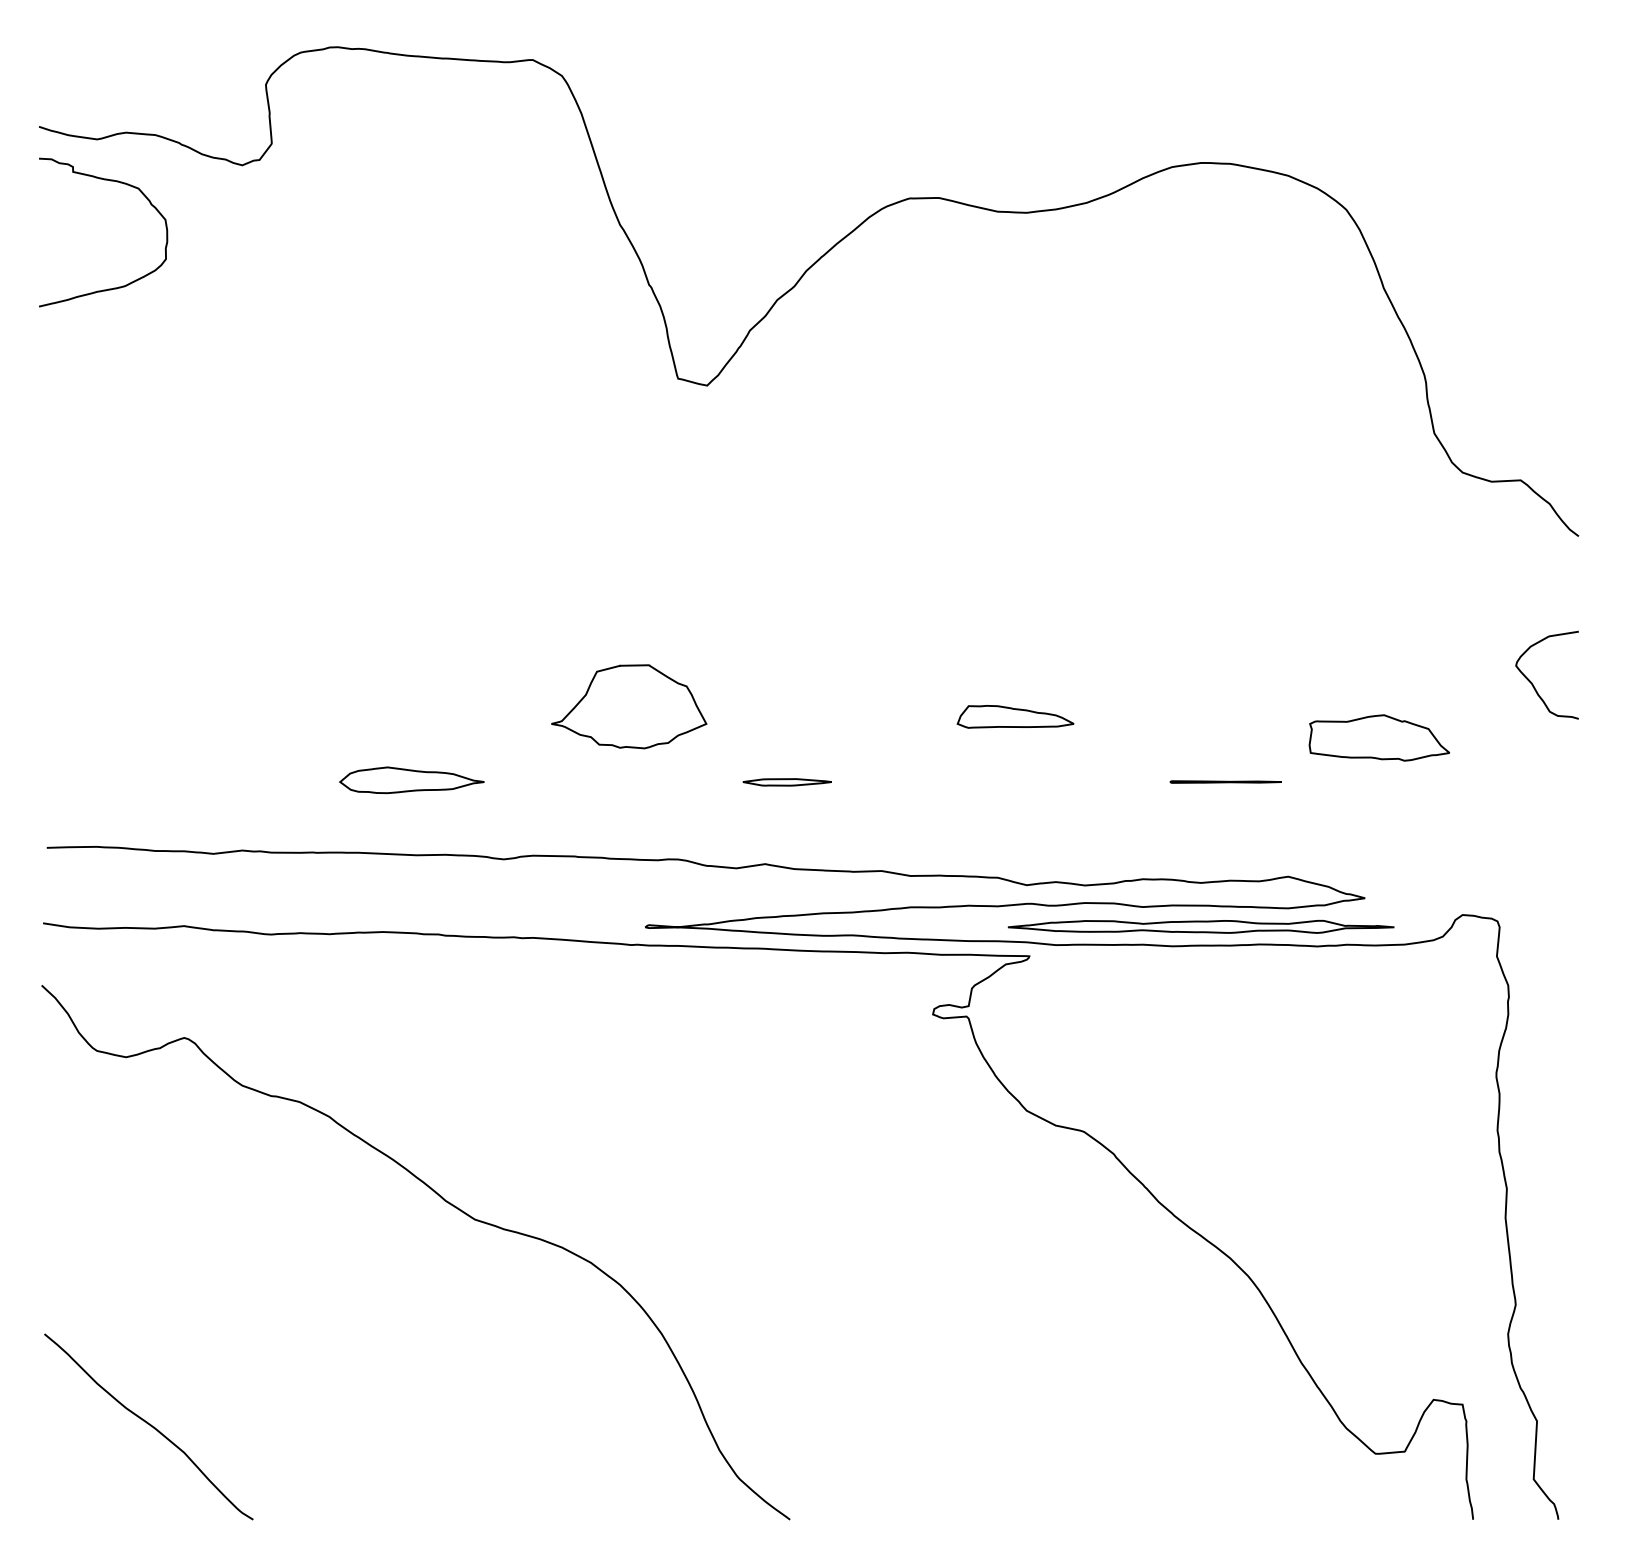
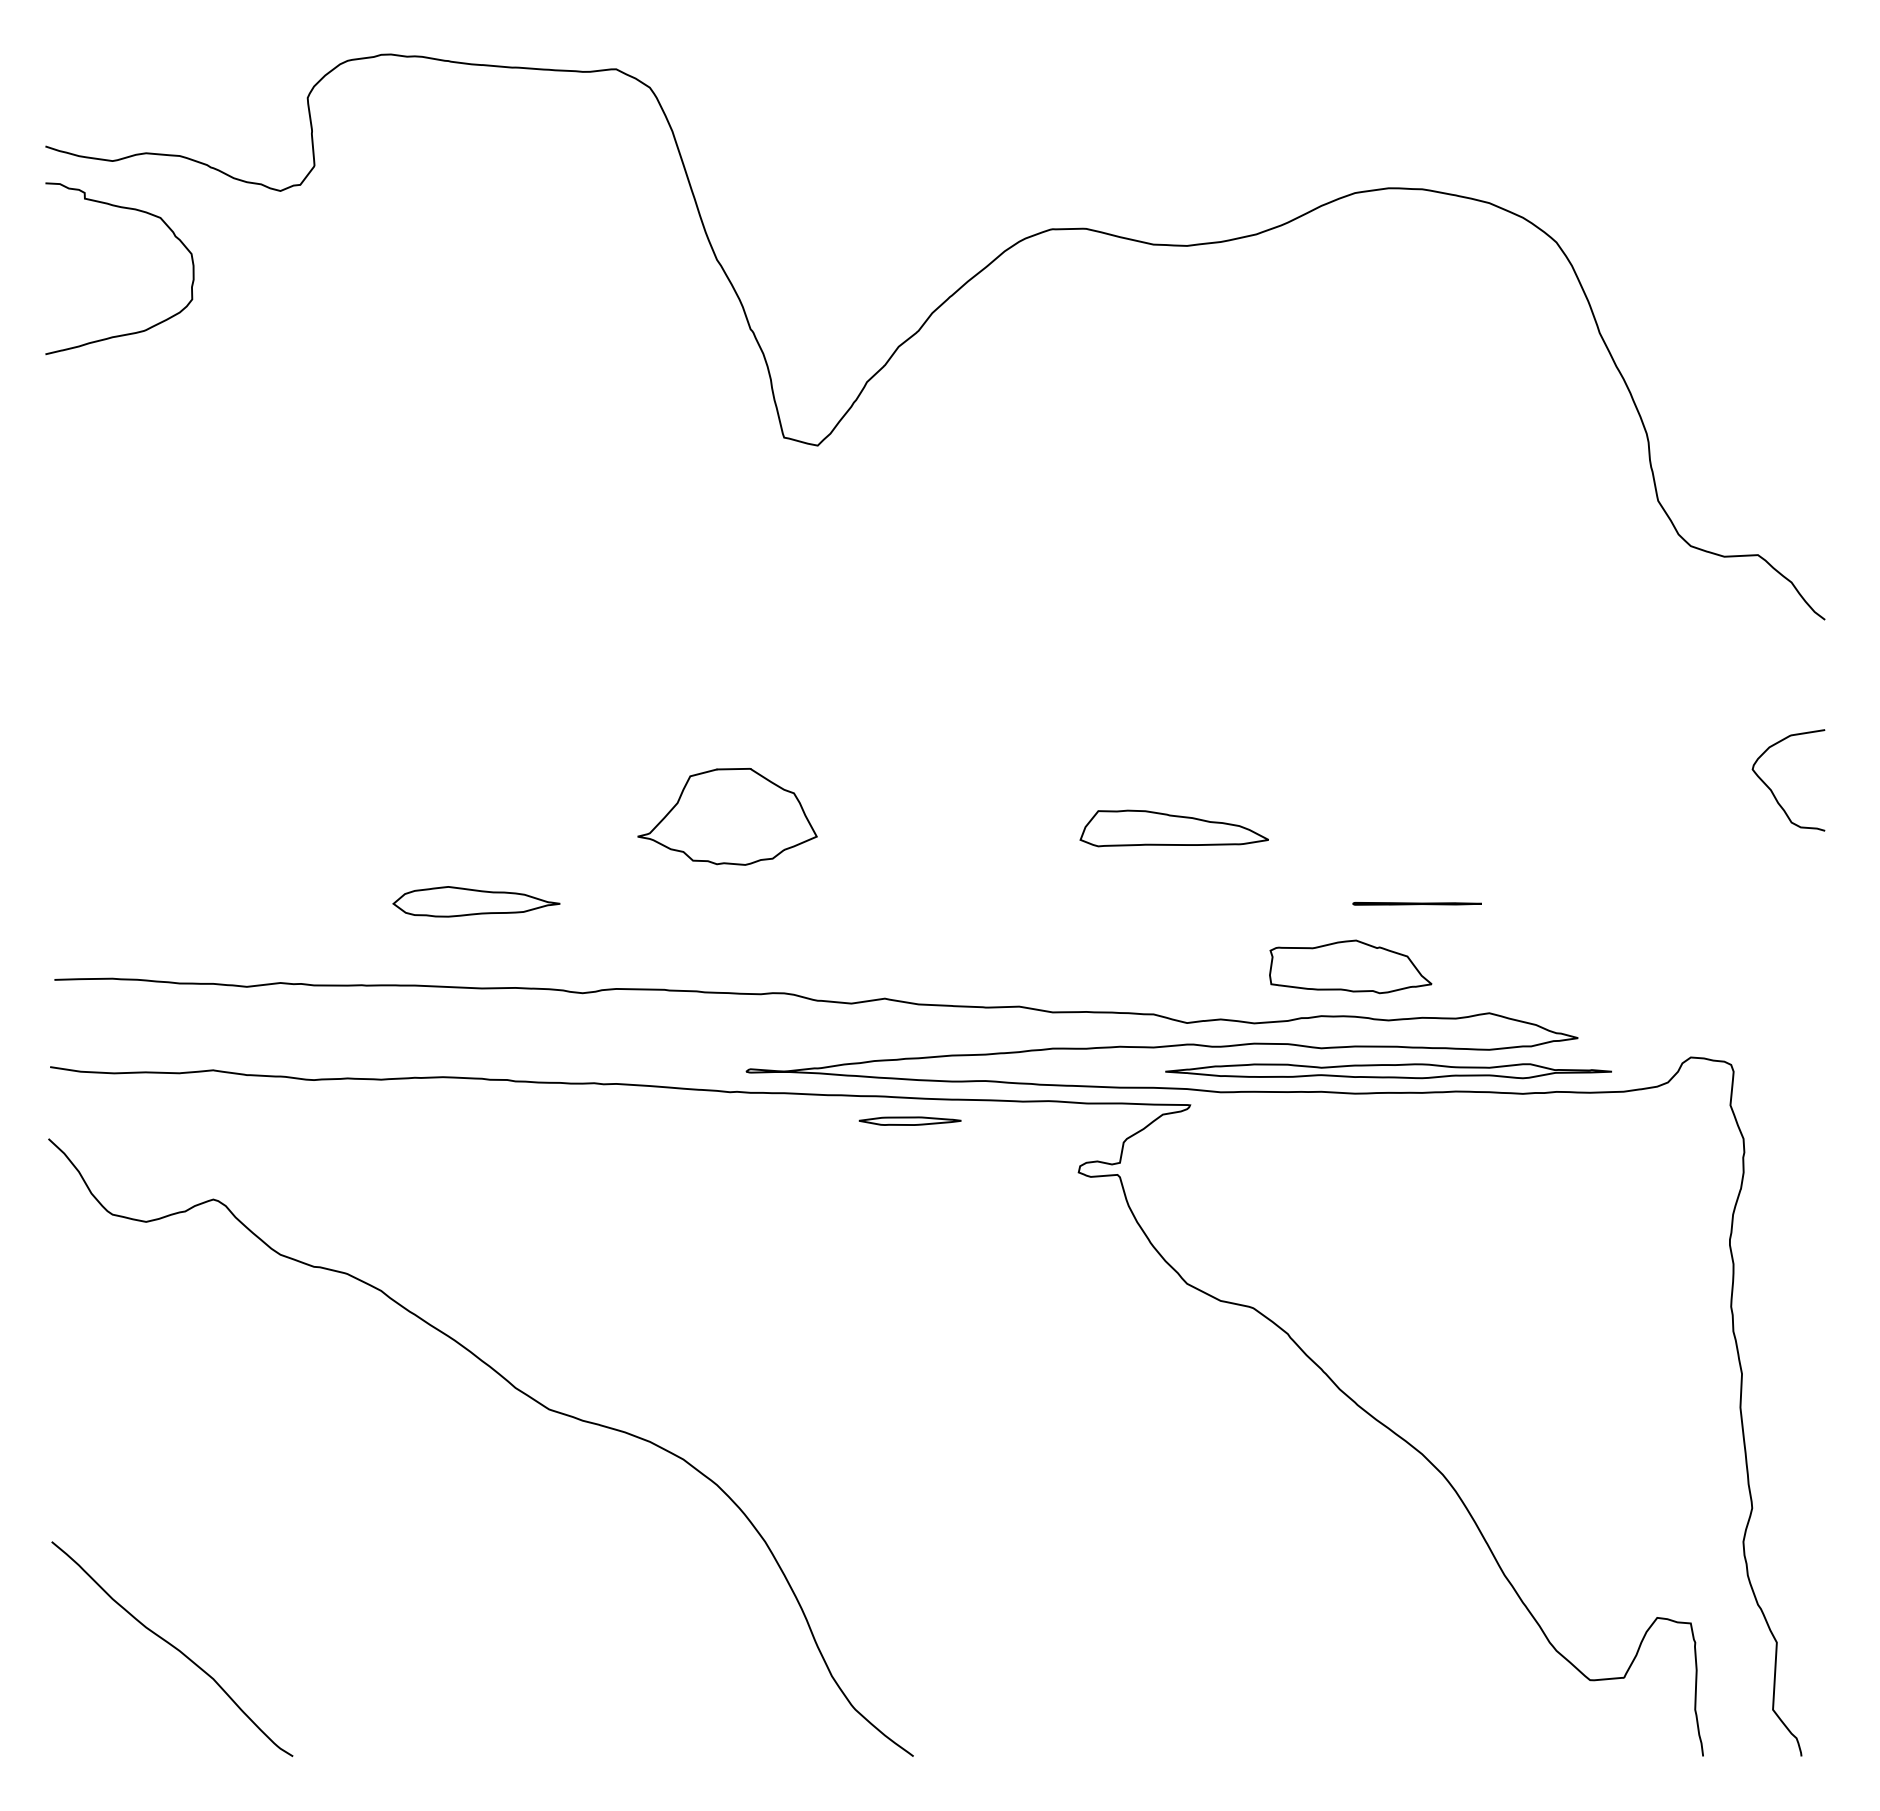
part: (1015, 716) -> (1173, 828), size x1.4
part: (1379, 737) -> (1350, 966), moved
part: (786, 781) -> (909, 1120), moved

